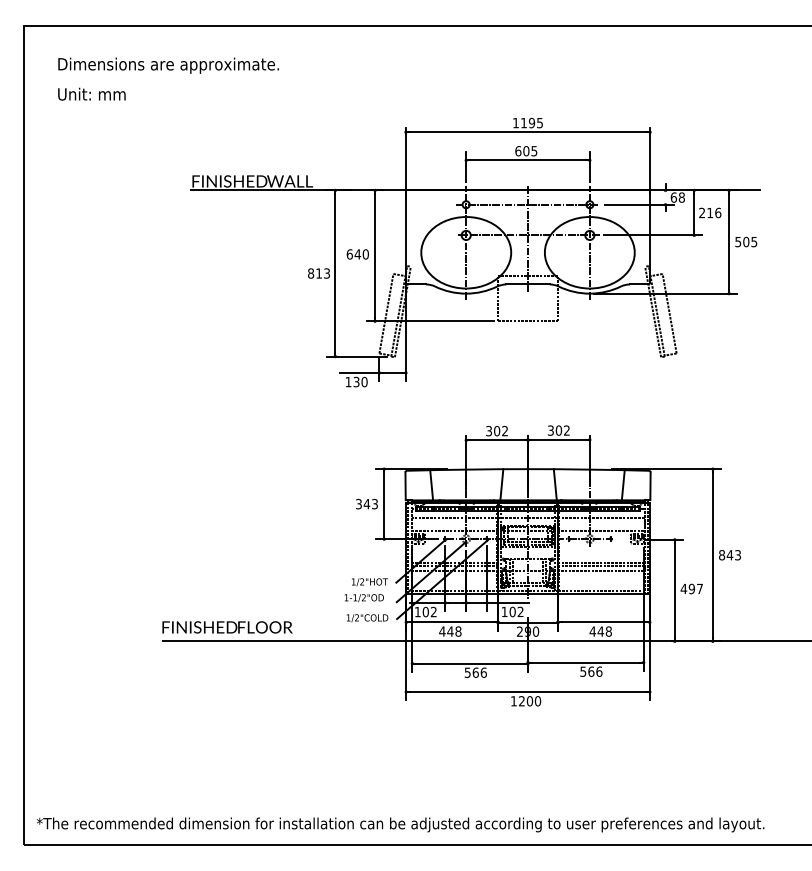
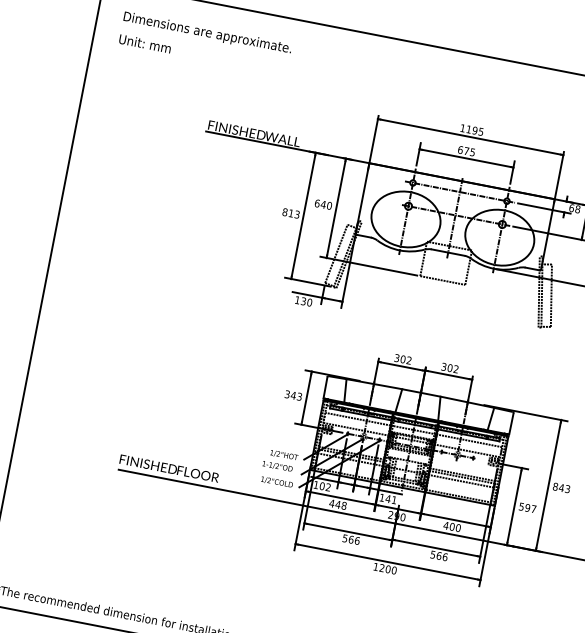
text: (526, 151) -> (466, 151), 605 -> 675
text: (683, 588) -> (521, 506), 497 -> 597
text: (516, 611) -> (391, 499), 102 -> 141
text: (604, 631) -> (455, 527), 448 -> 400

